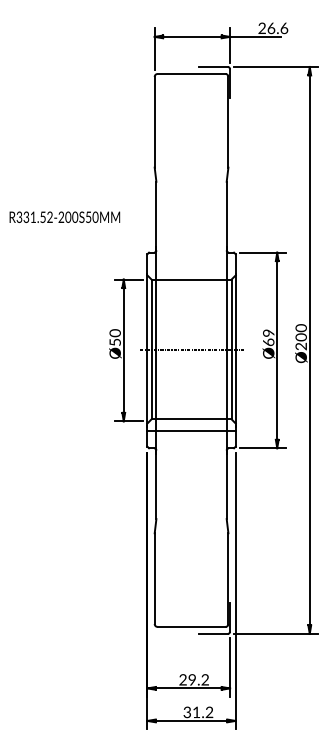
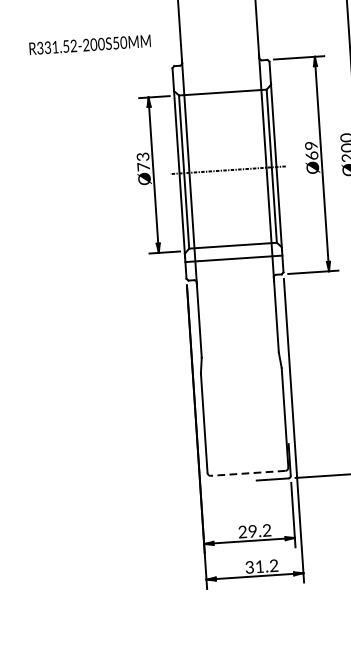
text: (64, 216) -> (89, 44), moved
text: (114, 337) -> (142, 161), Ø50 -> Ø73
line: (191, 626) -> (248, 472), solid -> dashed

